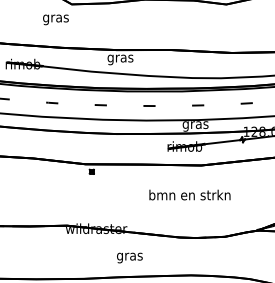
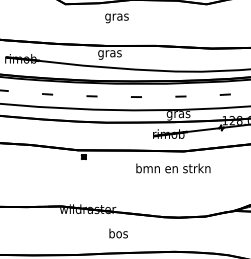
text: (55, 20) -> (116, 18), moved
text: (190, 195) -> (173, 168), moved
text: (129, 256) -> (118, 234), gras -> bos

